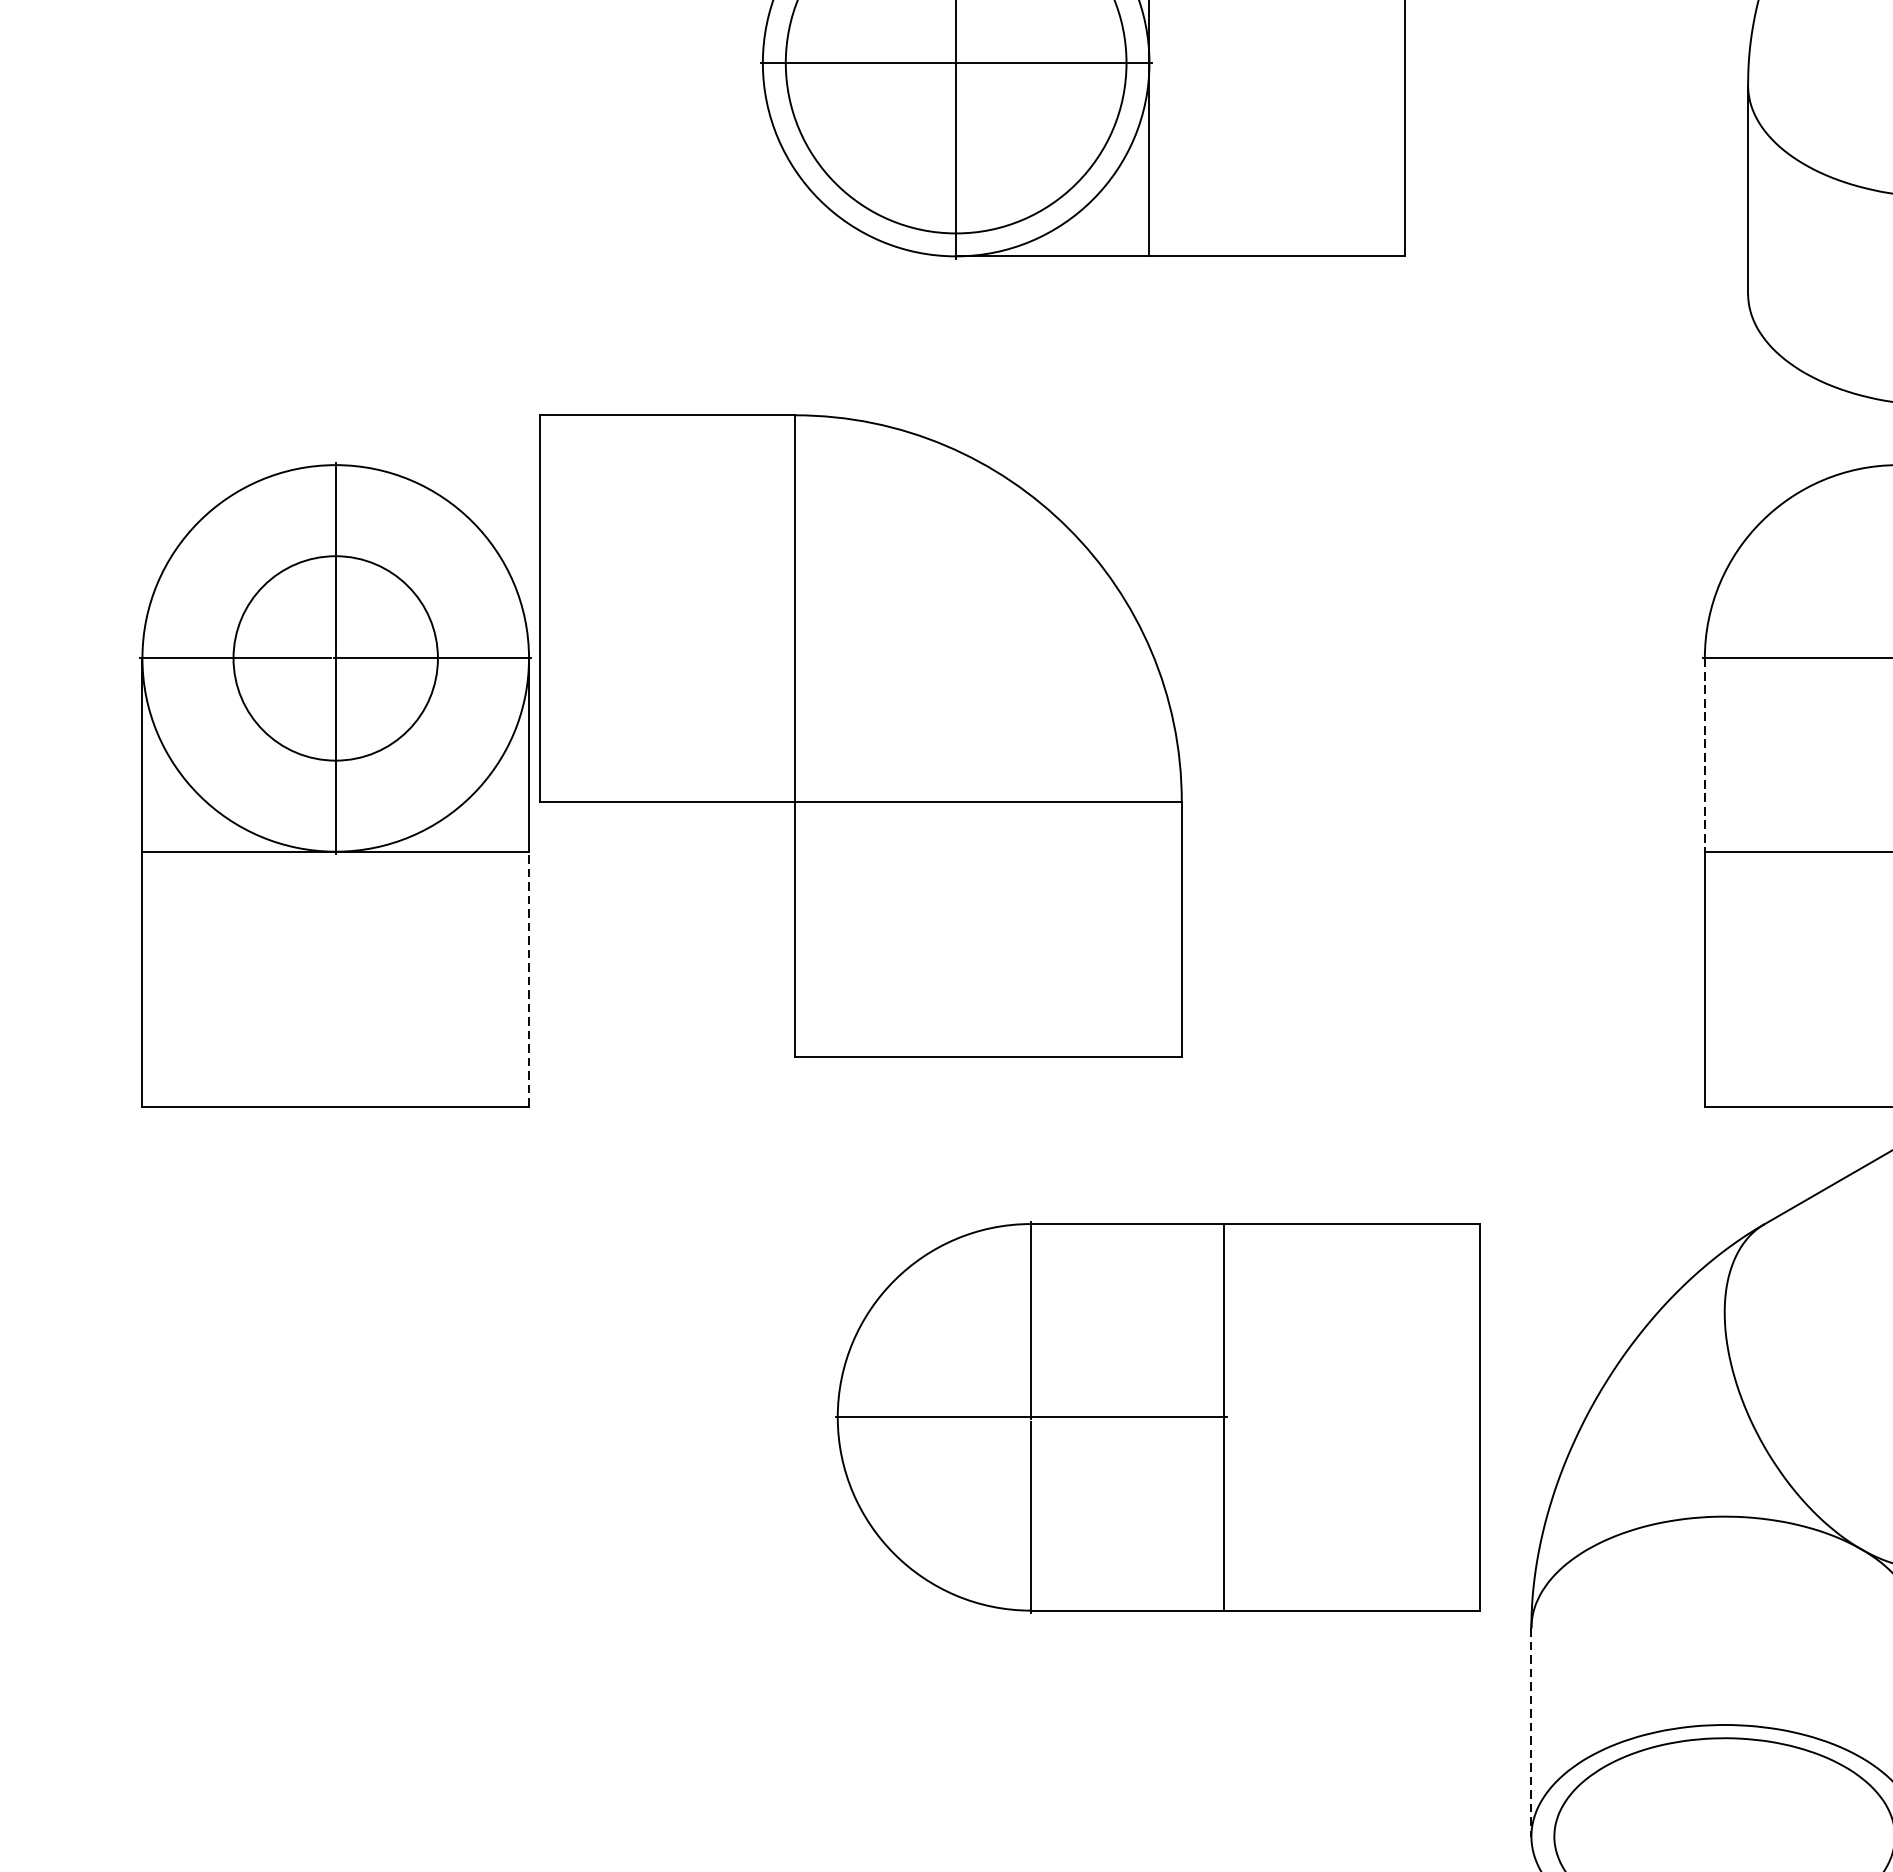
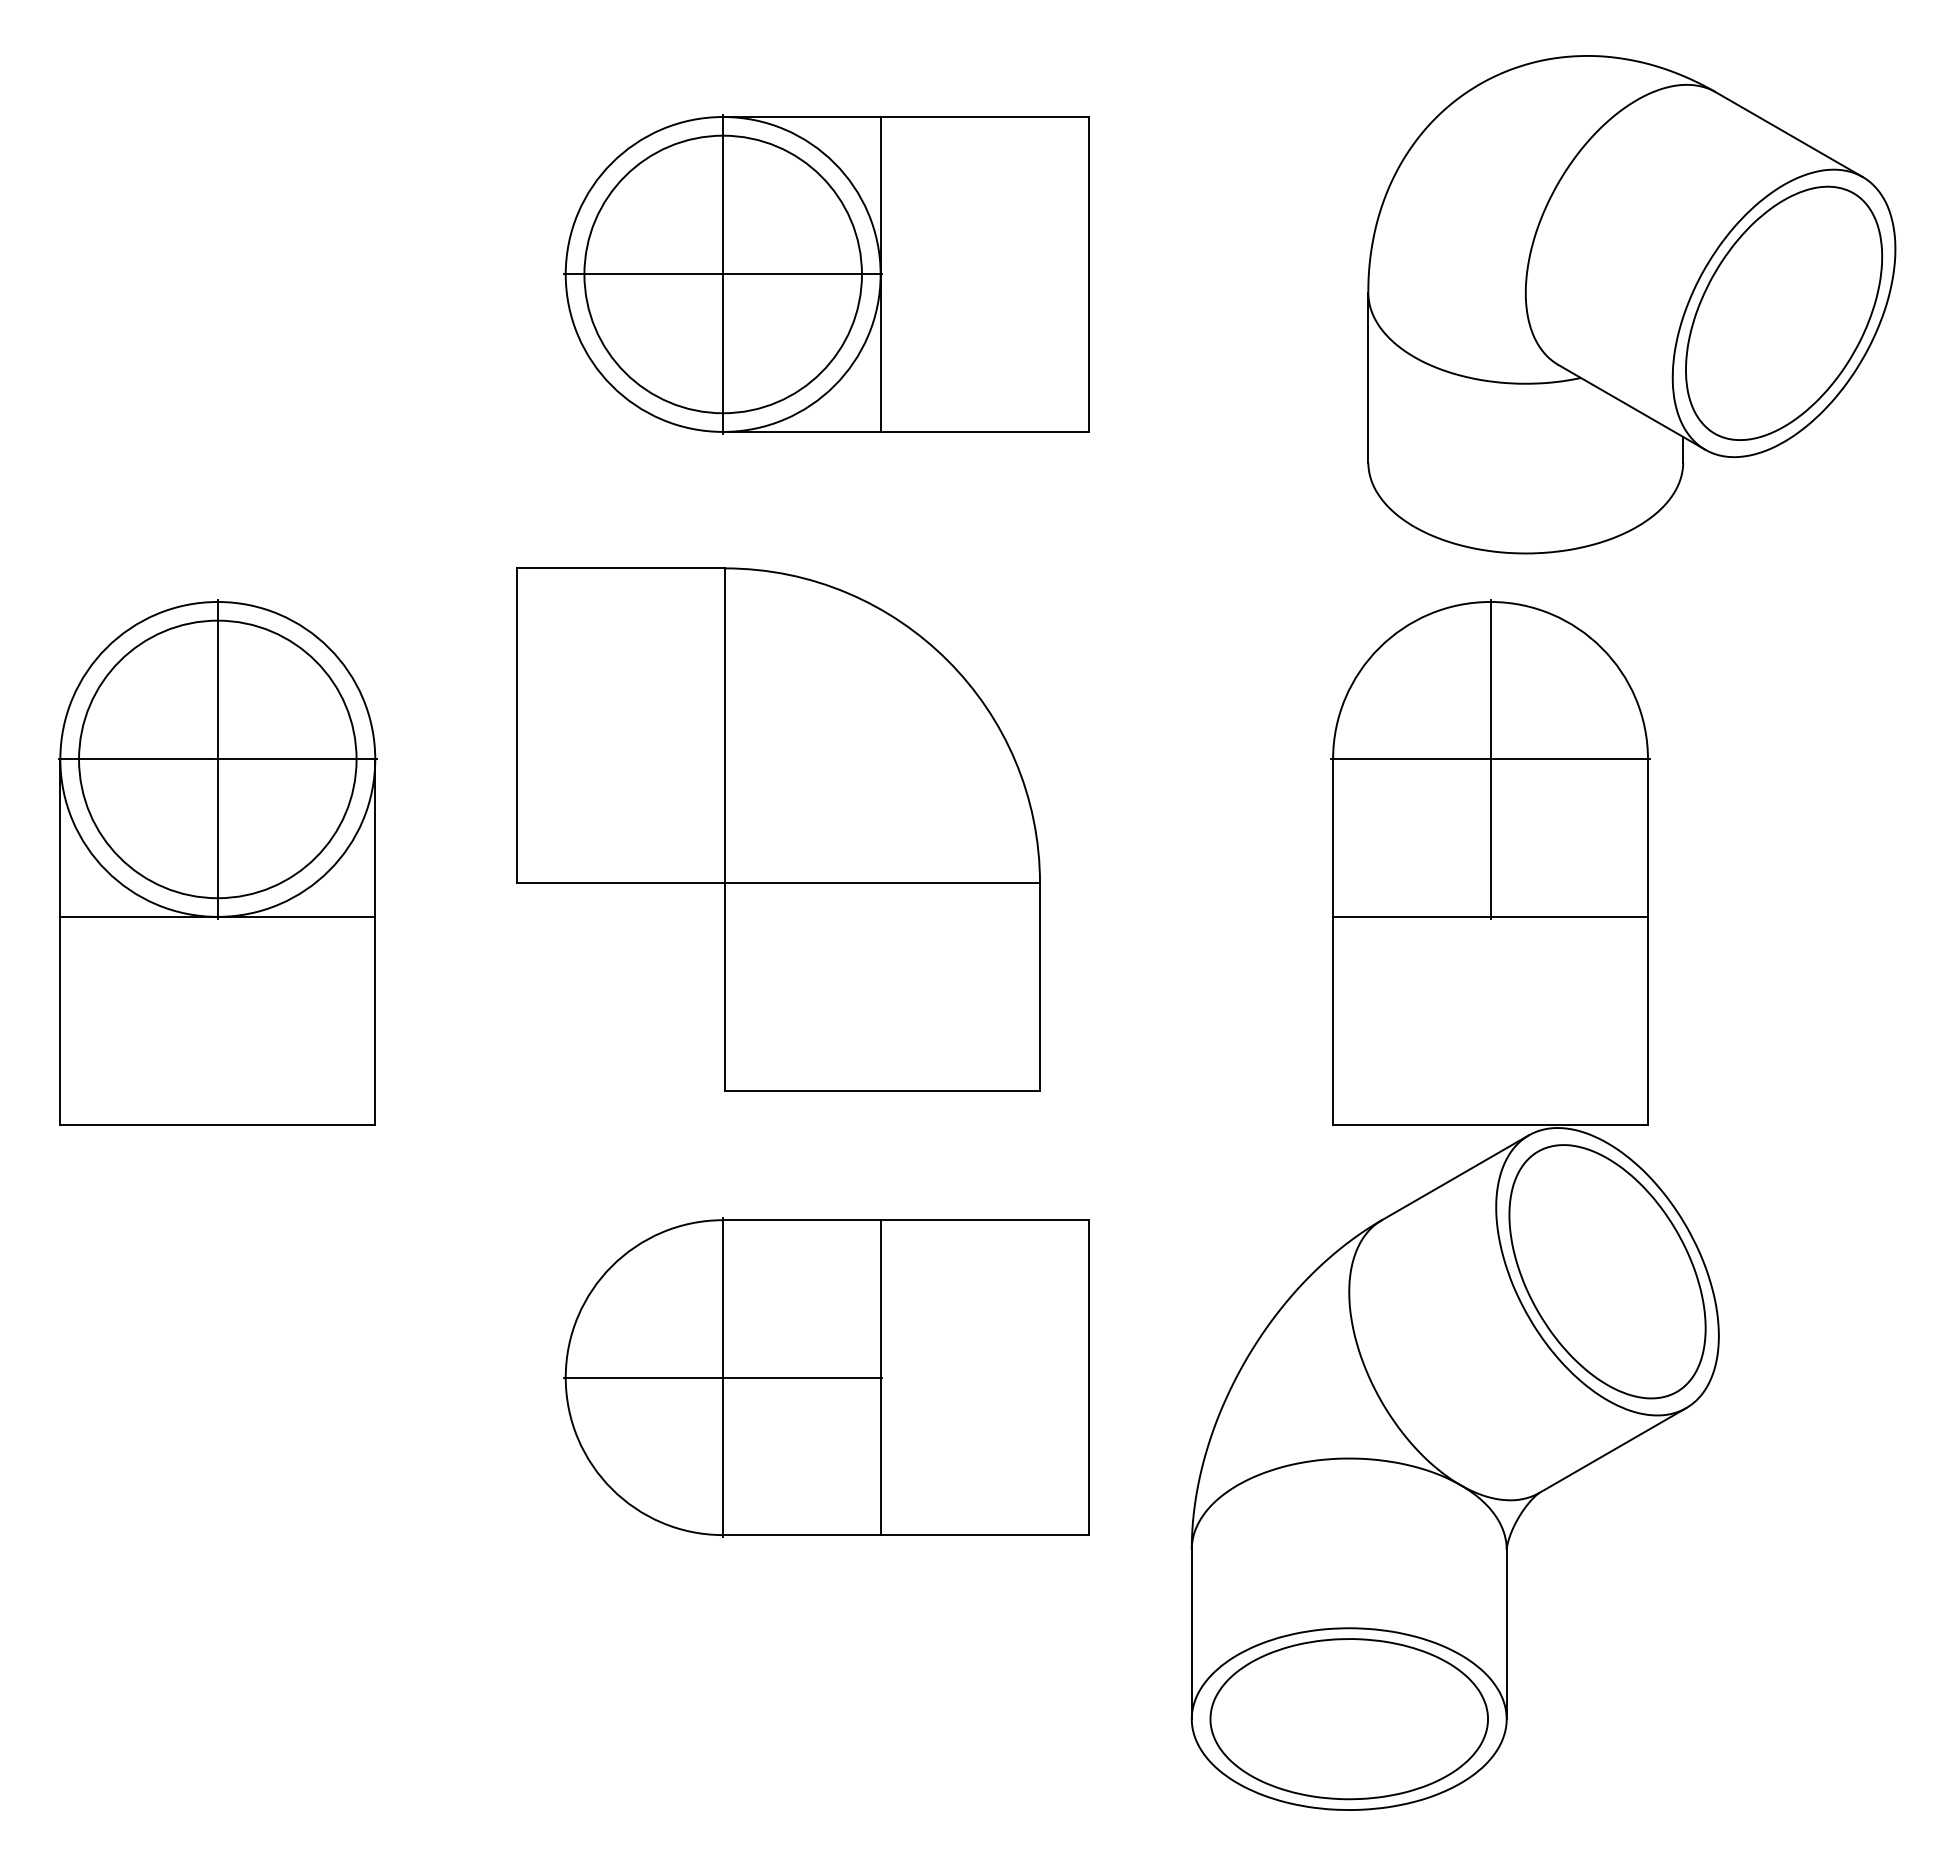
circle: (335, 658) -> (217, 759), size x1.67
part: (860, 735) -> (778, 829), moved
line: (1705, 755) -> (1333, 838), dashed -> solid
line: (529, 978) -> (375, 1020), dashed -> solid
part: (1157, 1417) -> (826, 1377), moved
line: (1531, 1732) -> (1191, 1634), dashed -> solid

